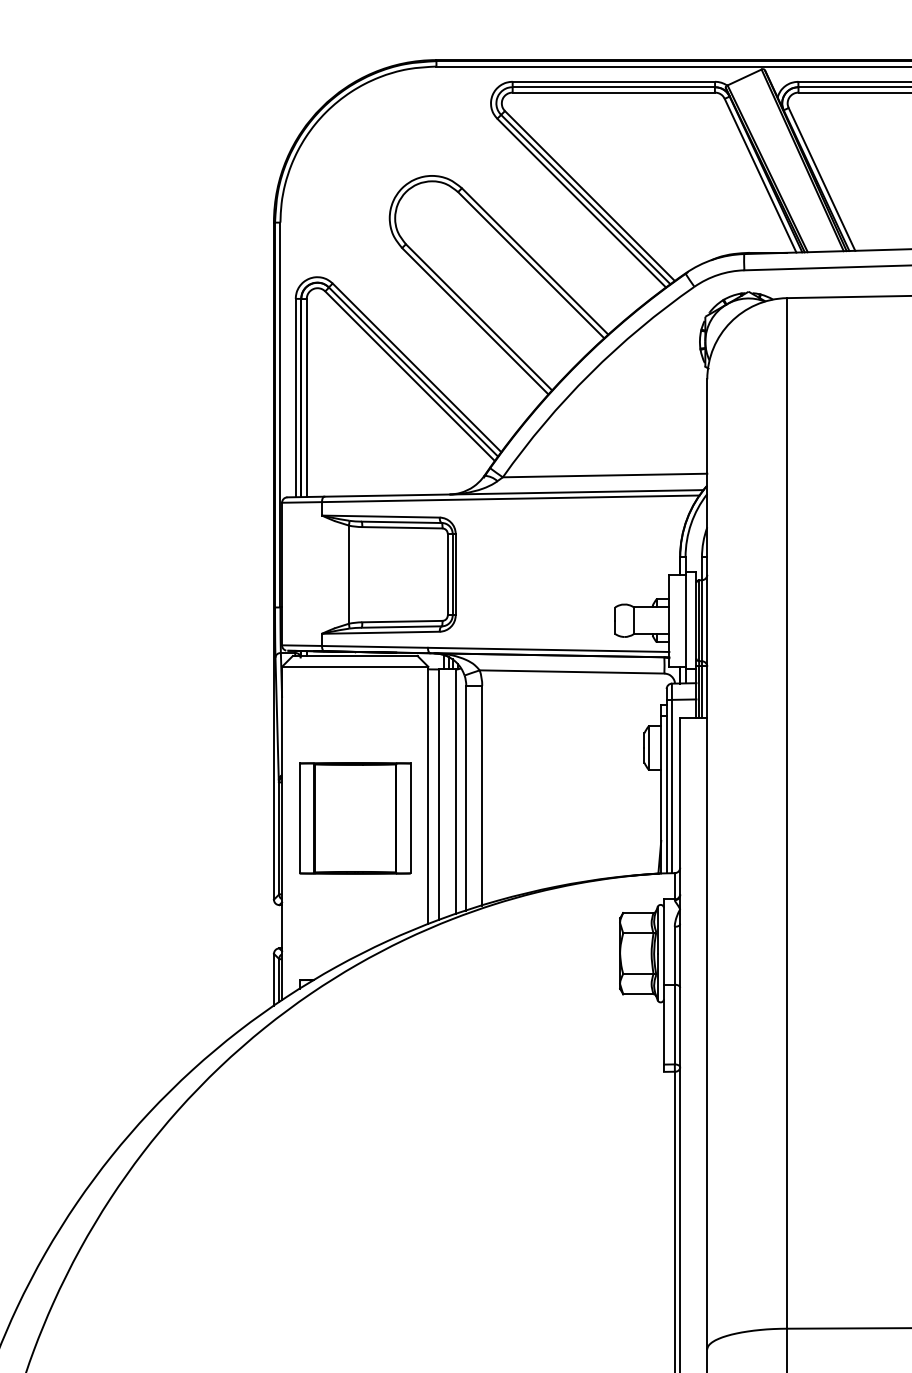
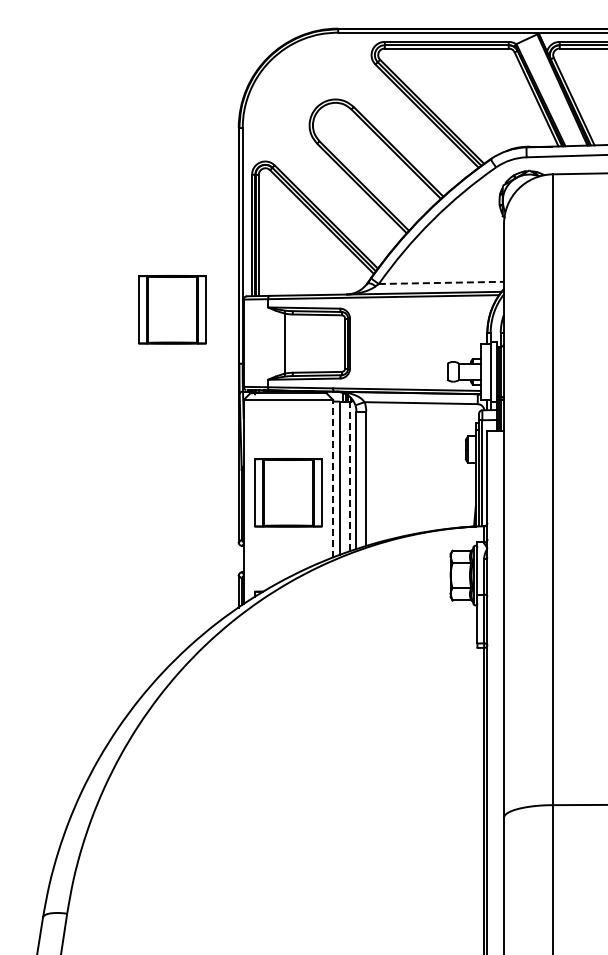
line: (605, 474) -> (441, 282), solid -> dashed
part: (165, 518) -> (172, 309), added
line: (456, 791) -> (350, 476), solid -> dashed
line: (428, 796) -> (333, 479), solid -> dashed

